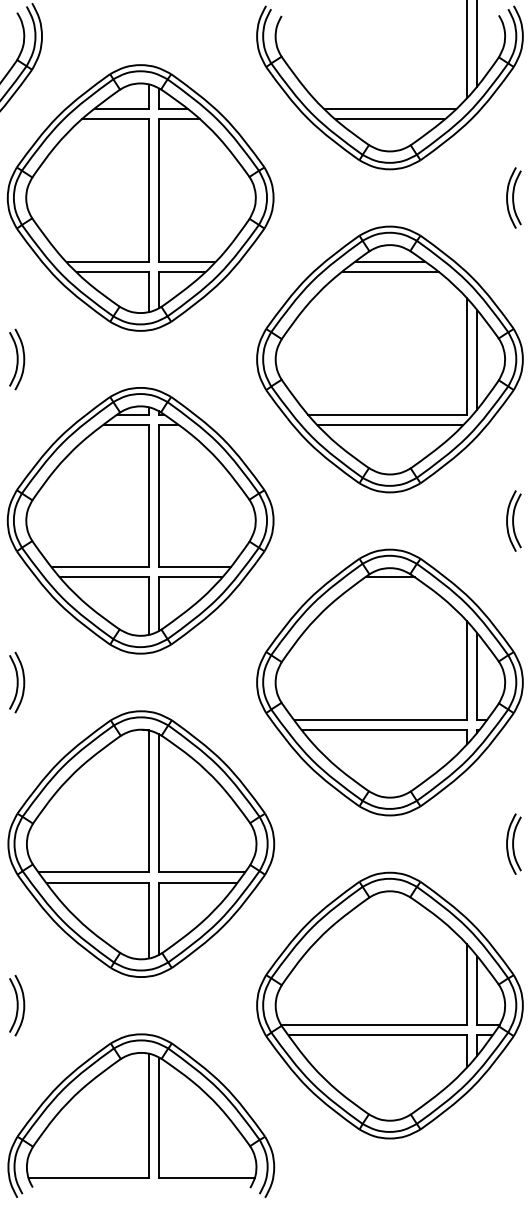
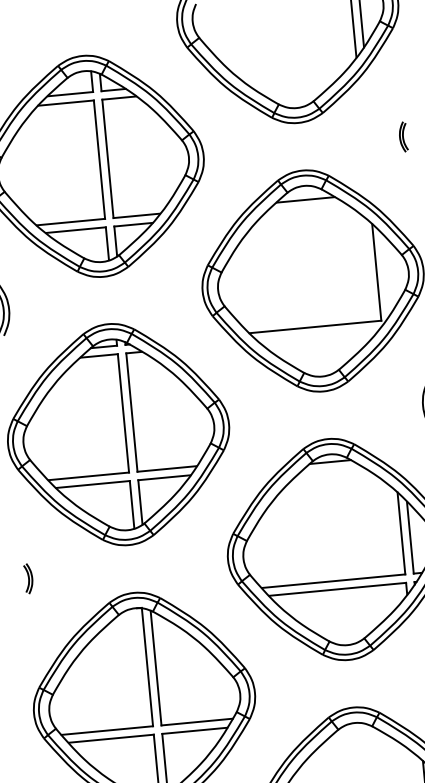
line: (390, 109) -> (293, 73), removed
line: (389, 119) -> (293, 81), removed
part: (513, 197) -> (403, 136), size x0.6
line: (390, 272) -> (306, 208), removed
line: (477, 359) -> (385, 274), removed
line: (389, 424) -> (317, 335), removed
part: (17, 682) -> (28, 578), size x0.6

